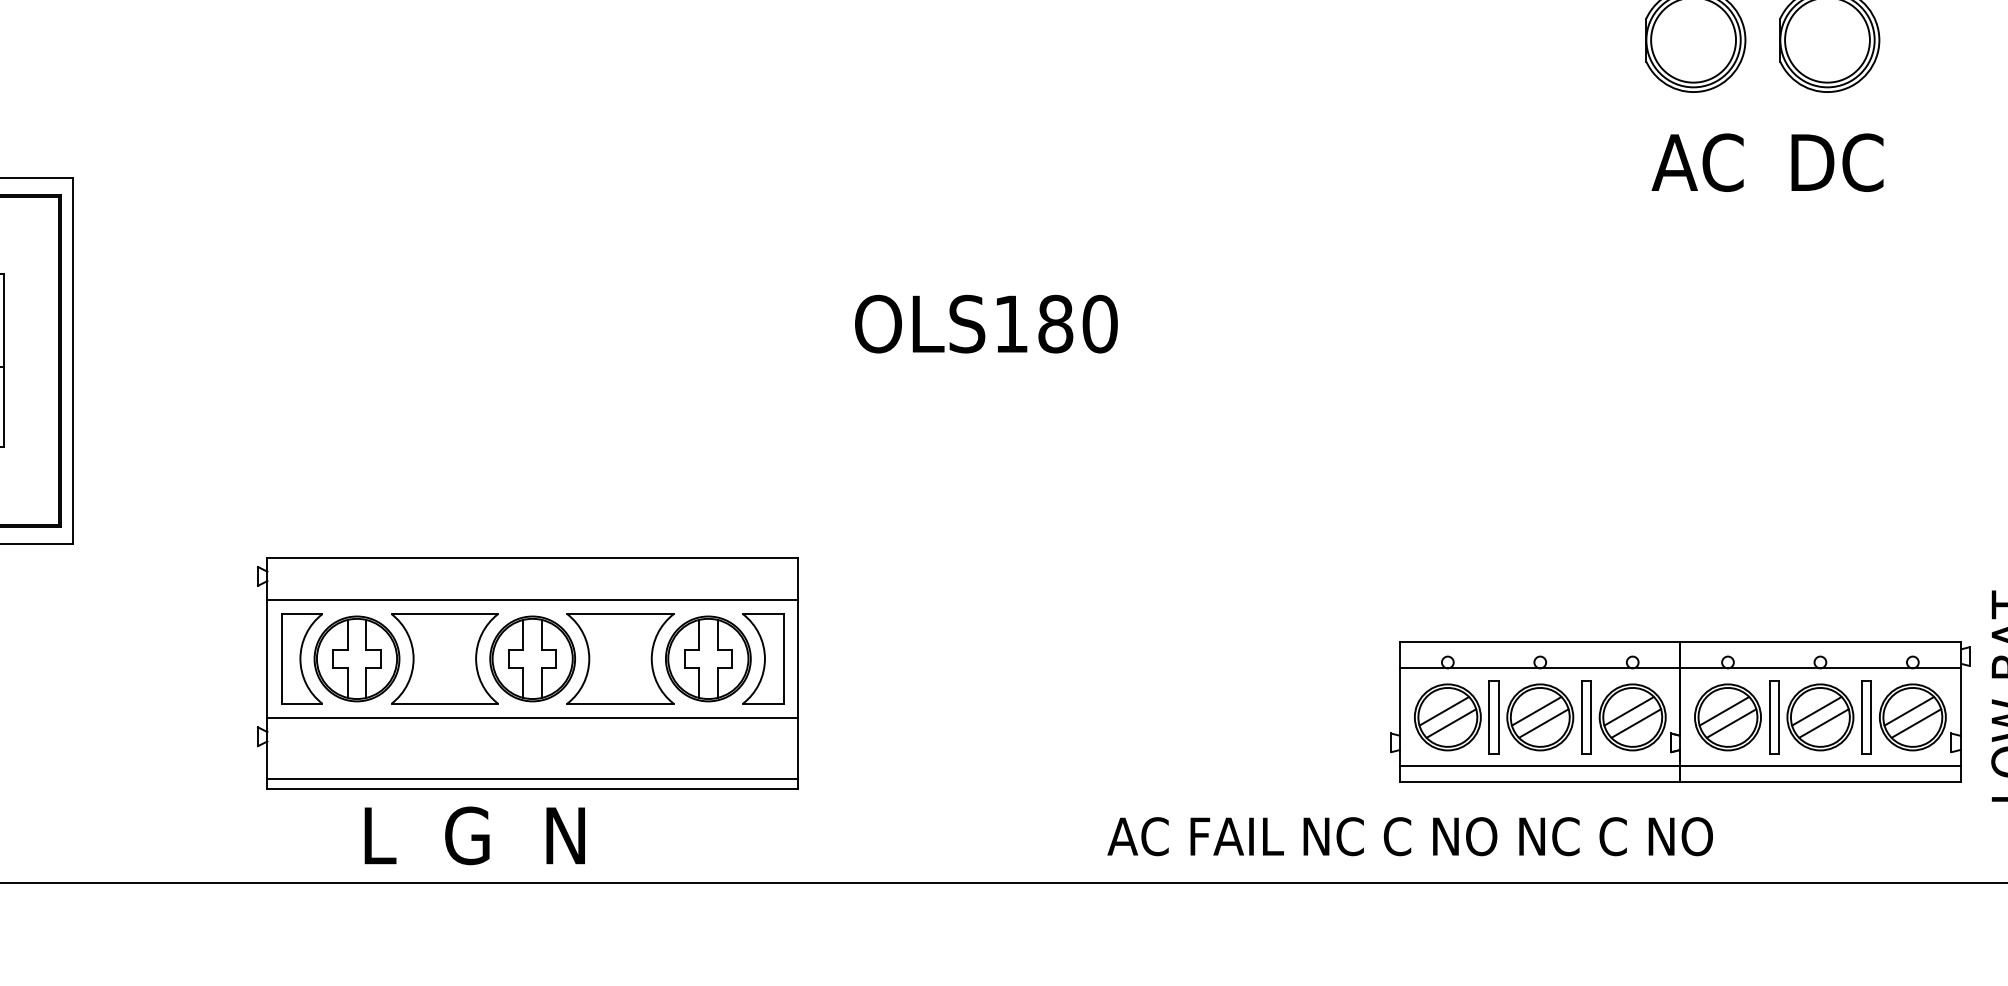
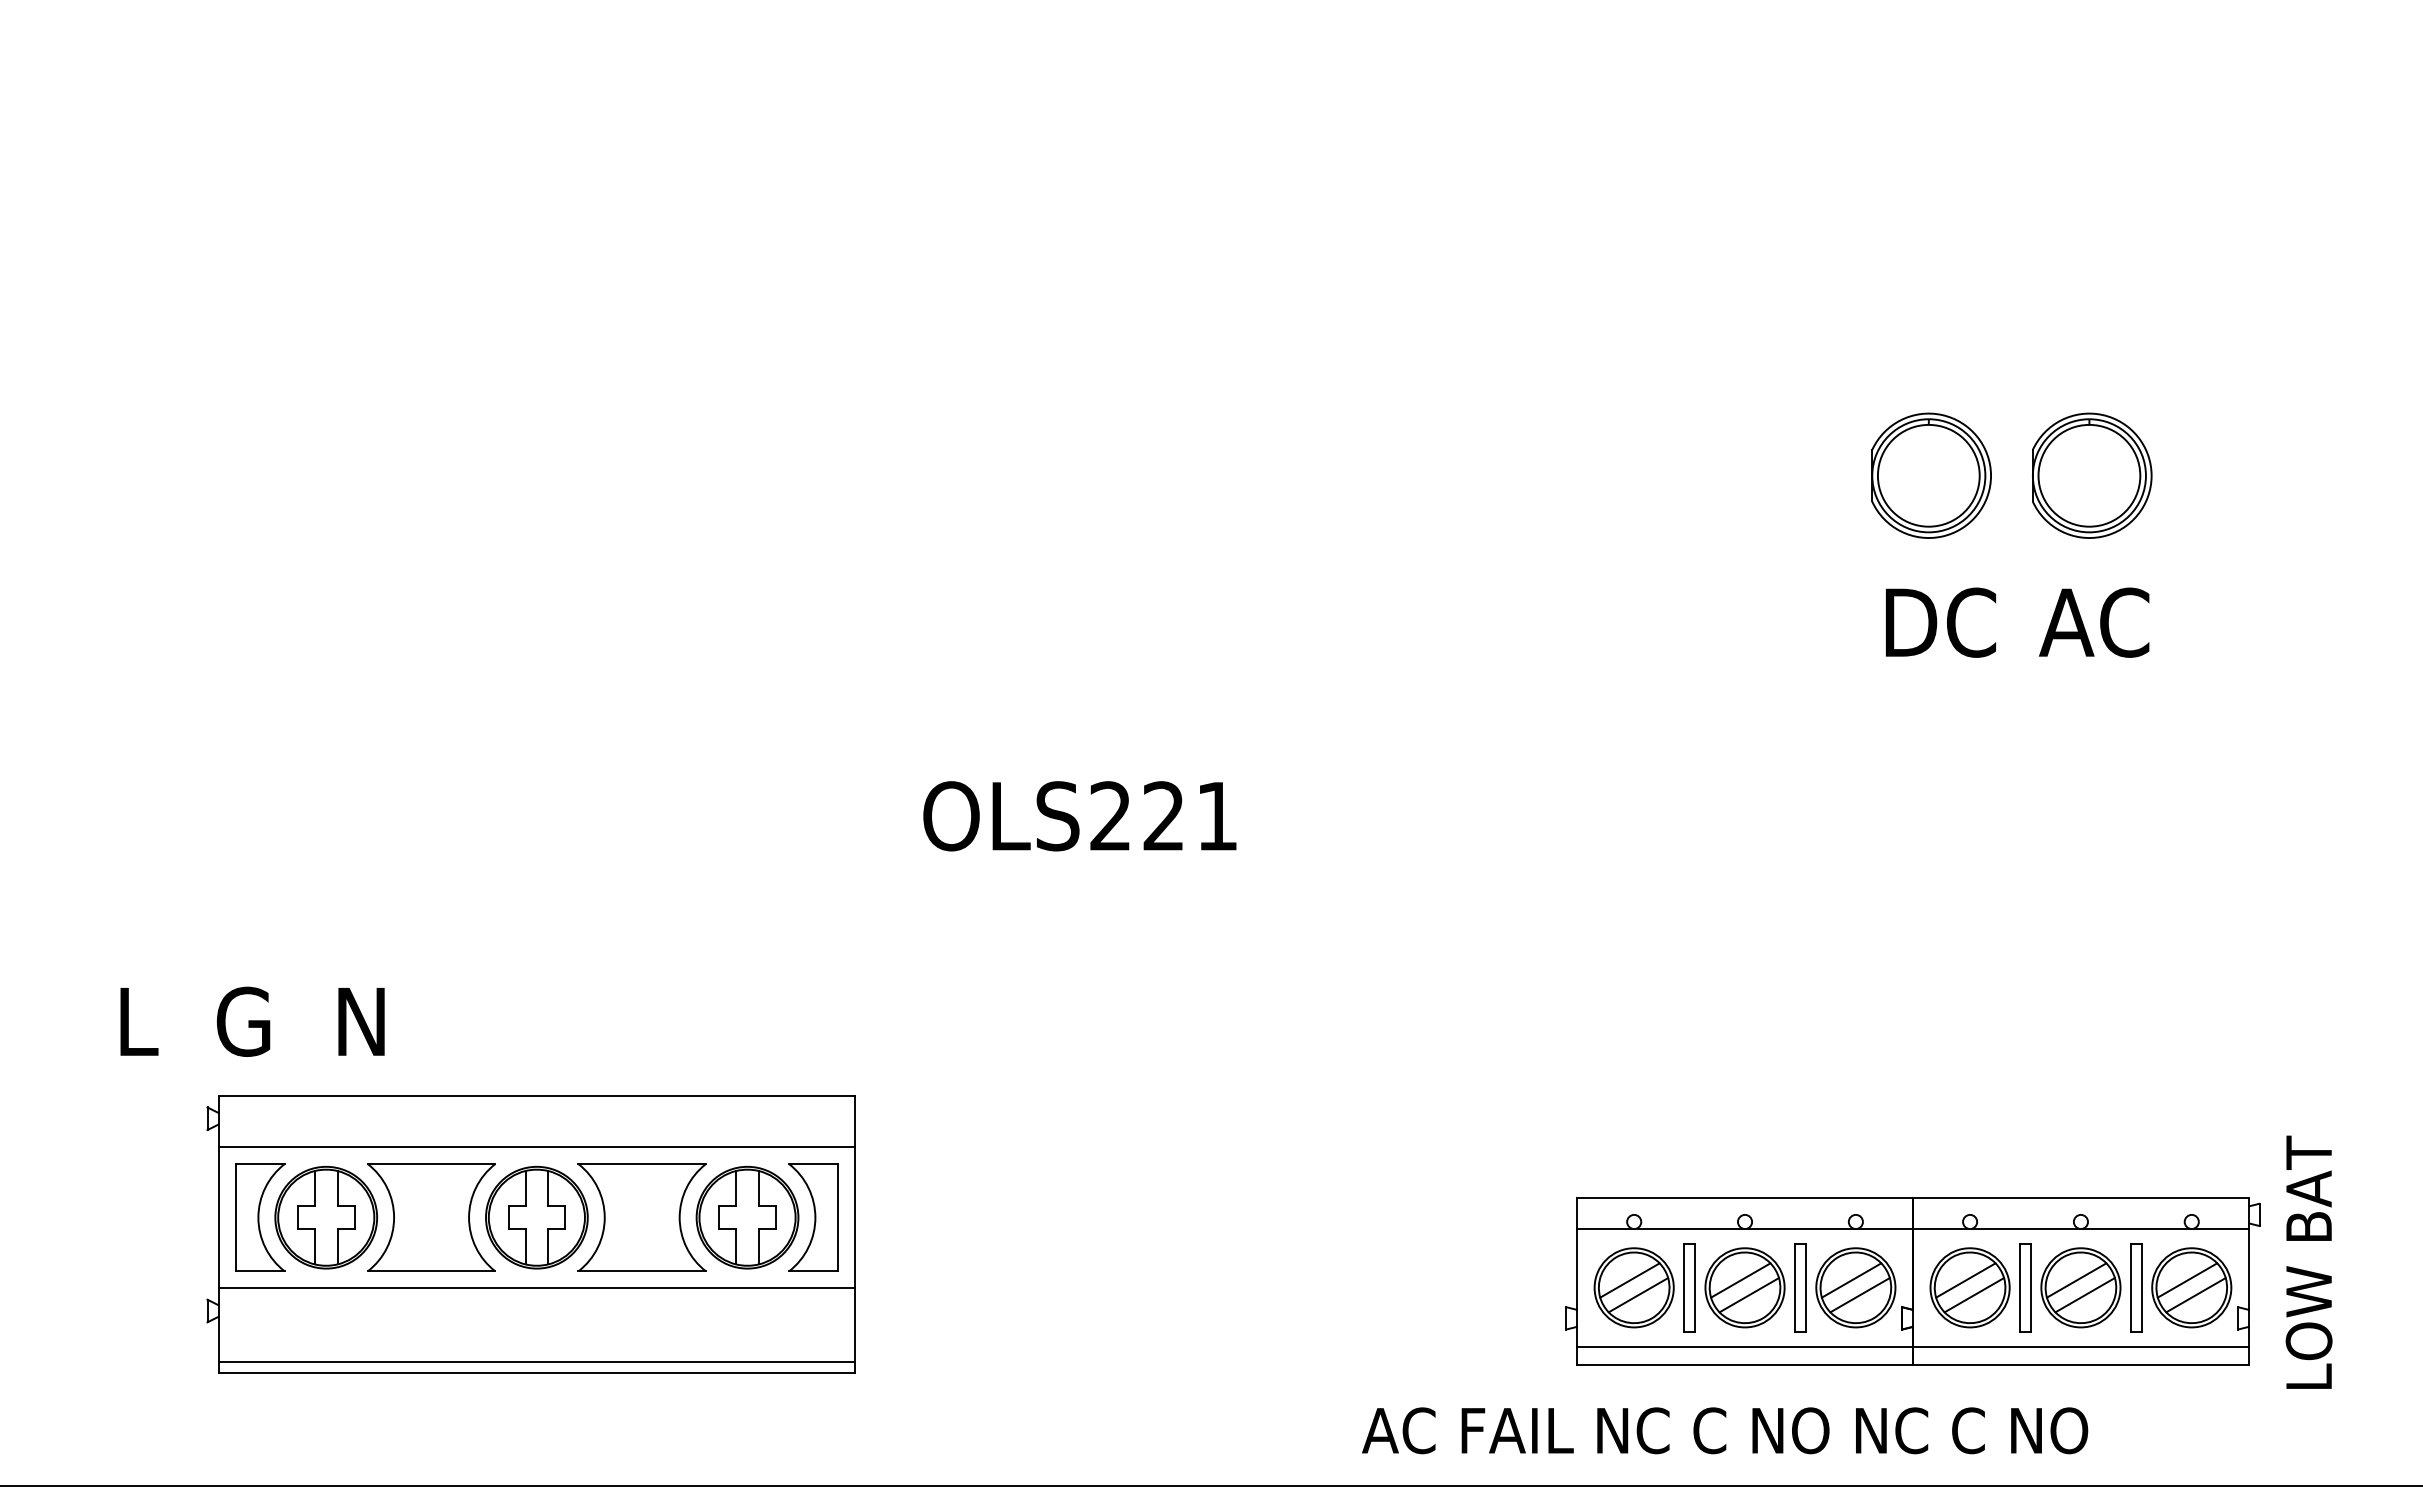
text: (1700, 162) -> (1937, 622), AC -> DC
text: (1834, 162) -> (2097, 622), DC -> AC
text: (1056, 324) -> (1164, 816), OLS180 -> OLS221
text: (474, 835) -> (252, 1021), moved
text: (1410, 836) -> (1725, 1430), moved

